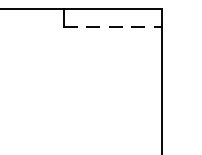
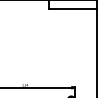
line: (114, 27) -> (73, 9), dashed -> solid

